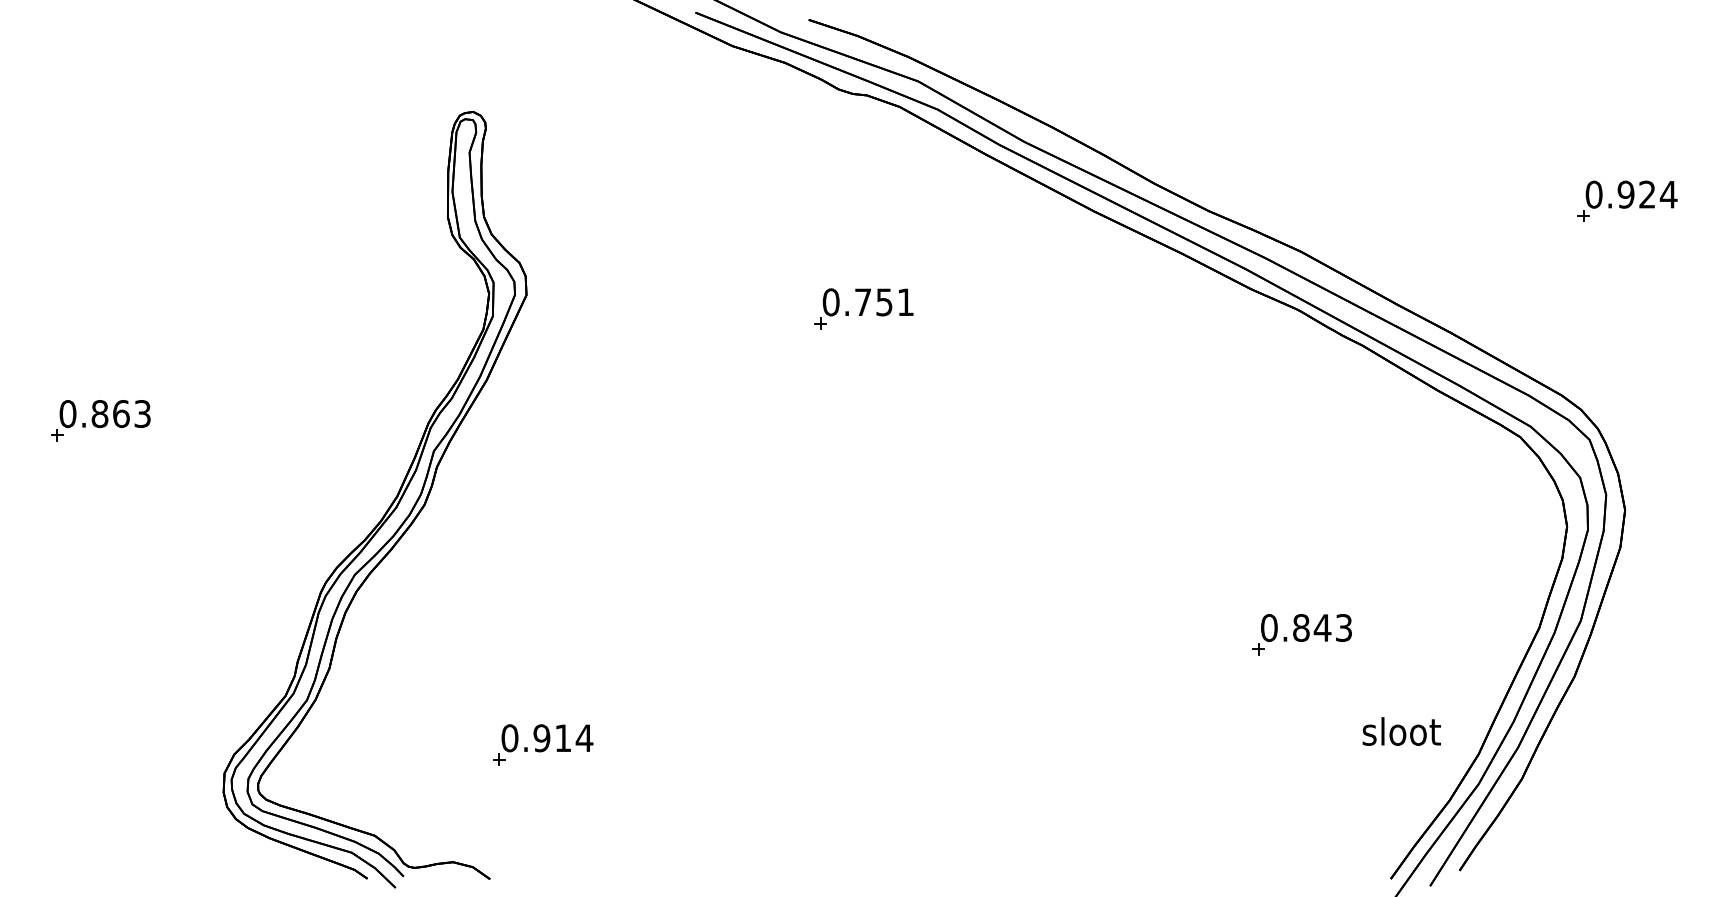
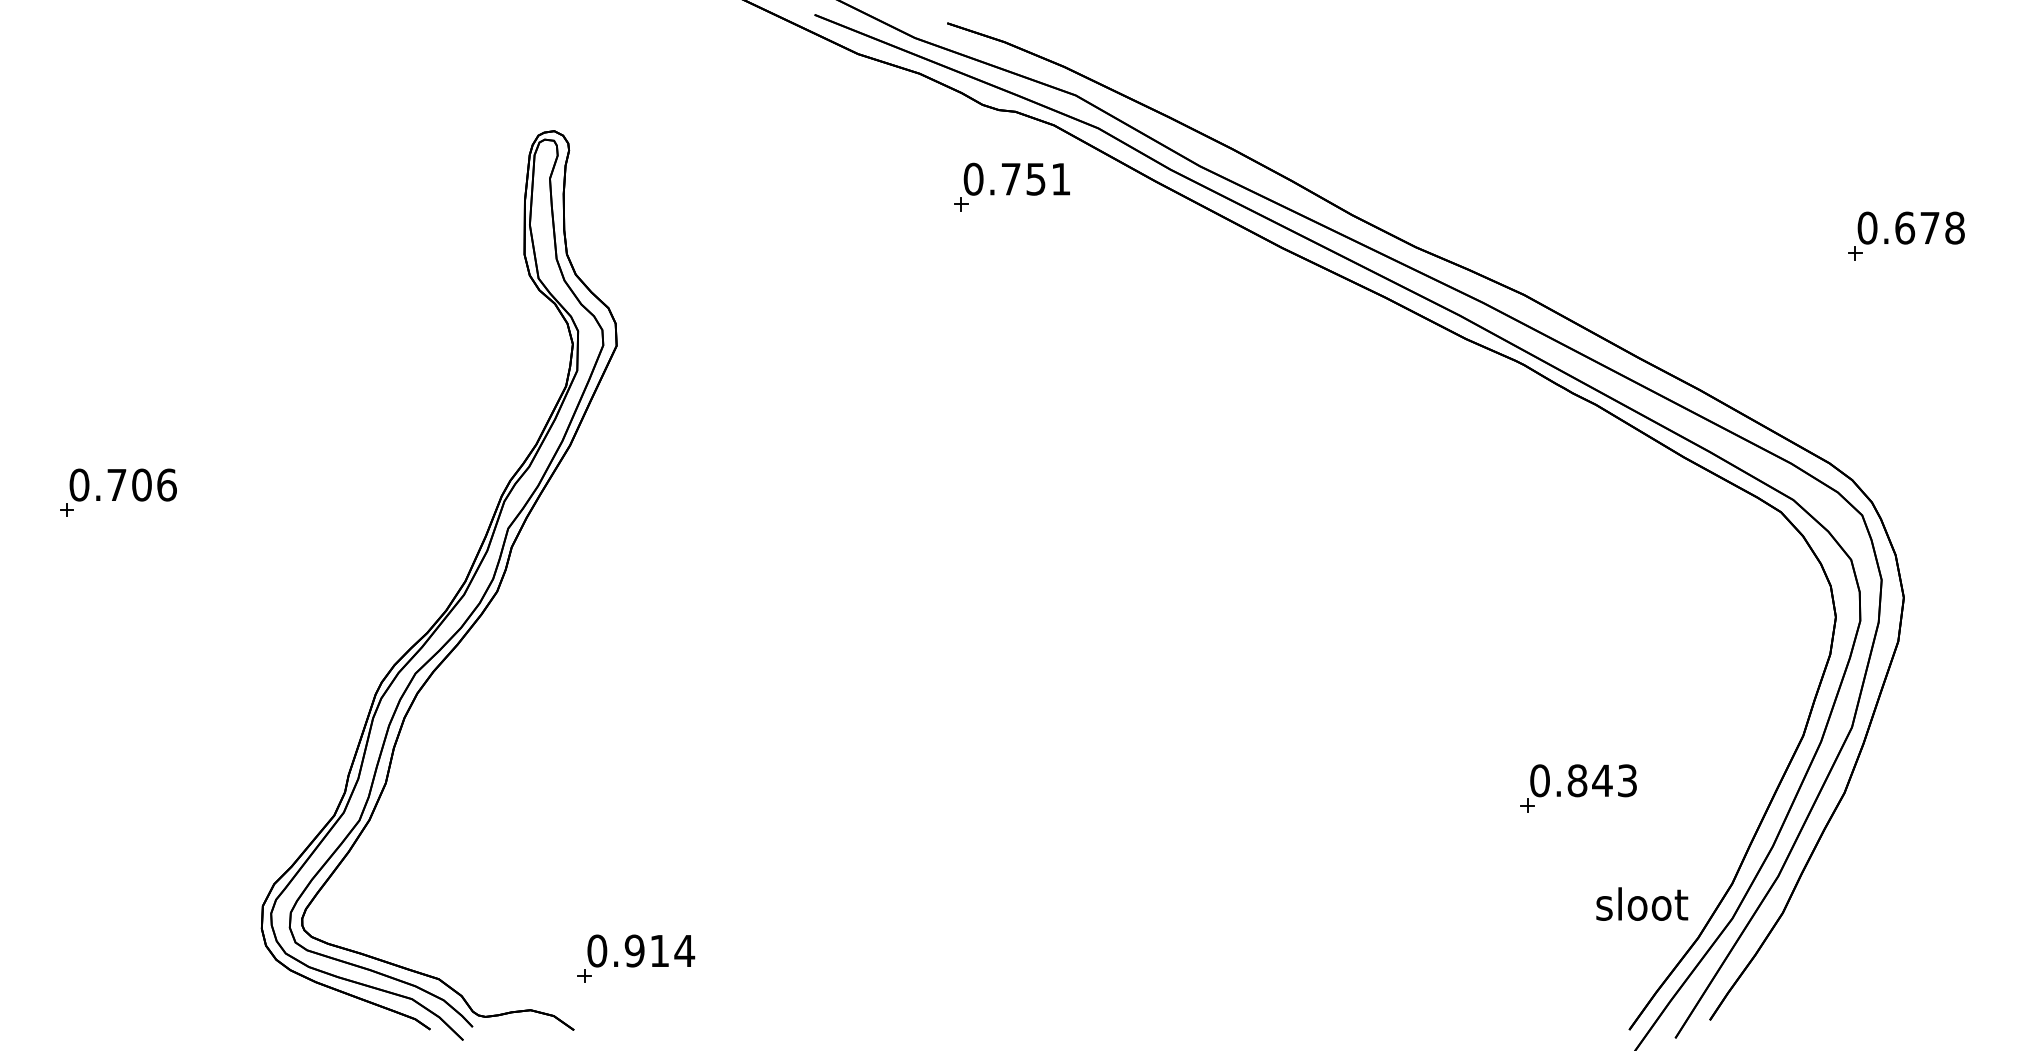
text: (1647, 194) -> (1930, 227), 0.924 -> 0.678
part: (863, 308) -> (1011, 186), moved
text: (120, 413) -> (141, 484), 0.863 -> 0.706
part: (1302, 634) -> (1578, 788), moved
text: (1402, 731) -> (1642, 903), moved
part: (543, 744) -> (636, 958), moved

